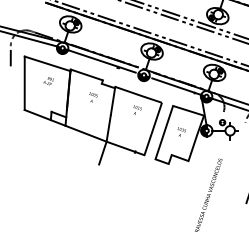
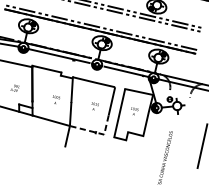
text: (48, 81) -> (14, 88), moved
text: (93, 97) -> (56, 99), moved
text: (137, 109) -> (95, 105), moved
line: (136, 152) -> (97, 132), solid -> dashed

